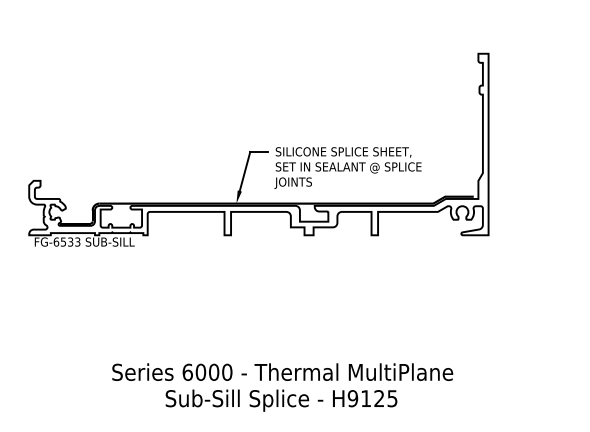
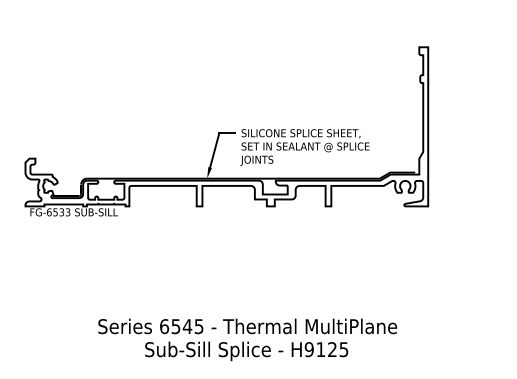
text: (213, 371) -> (187, 325), 6000 -> 6545

